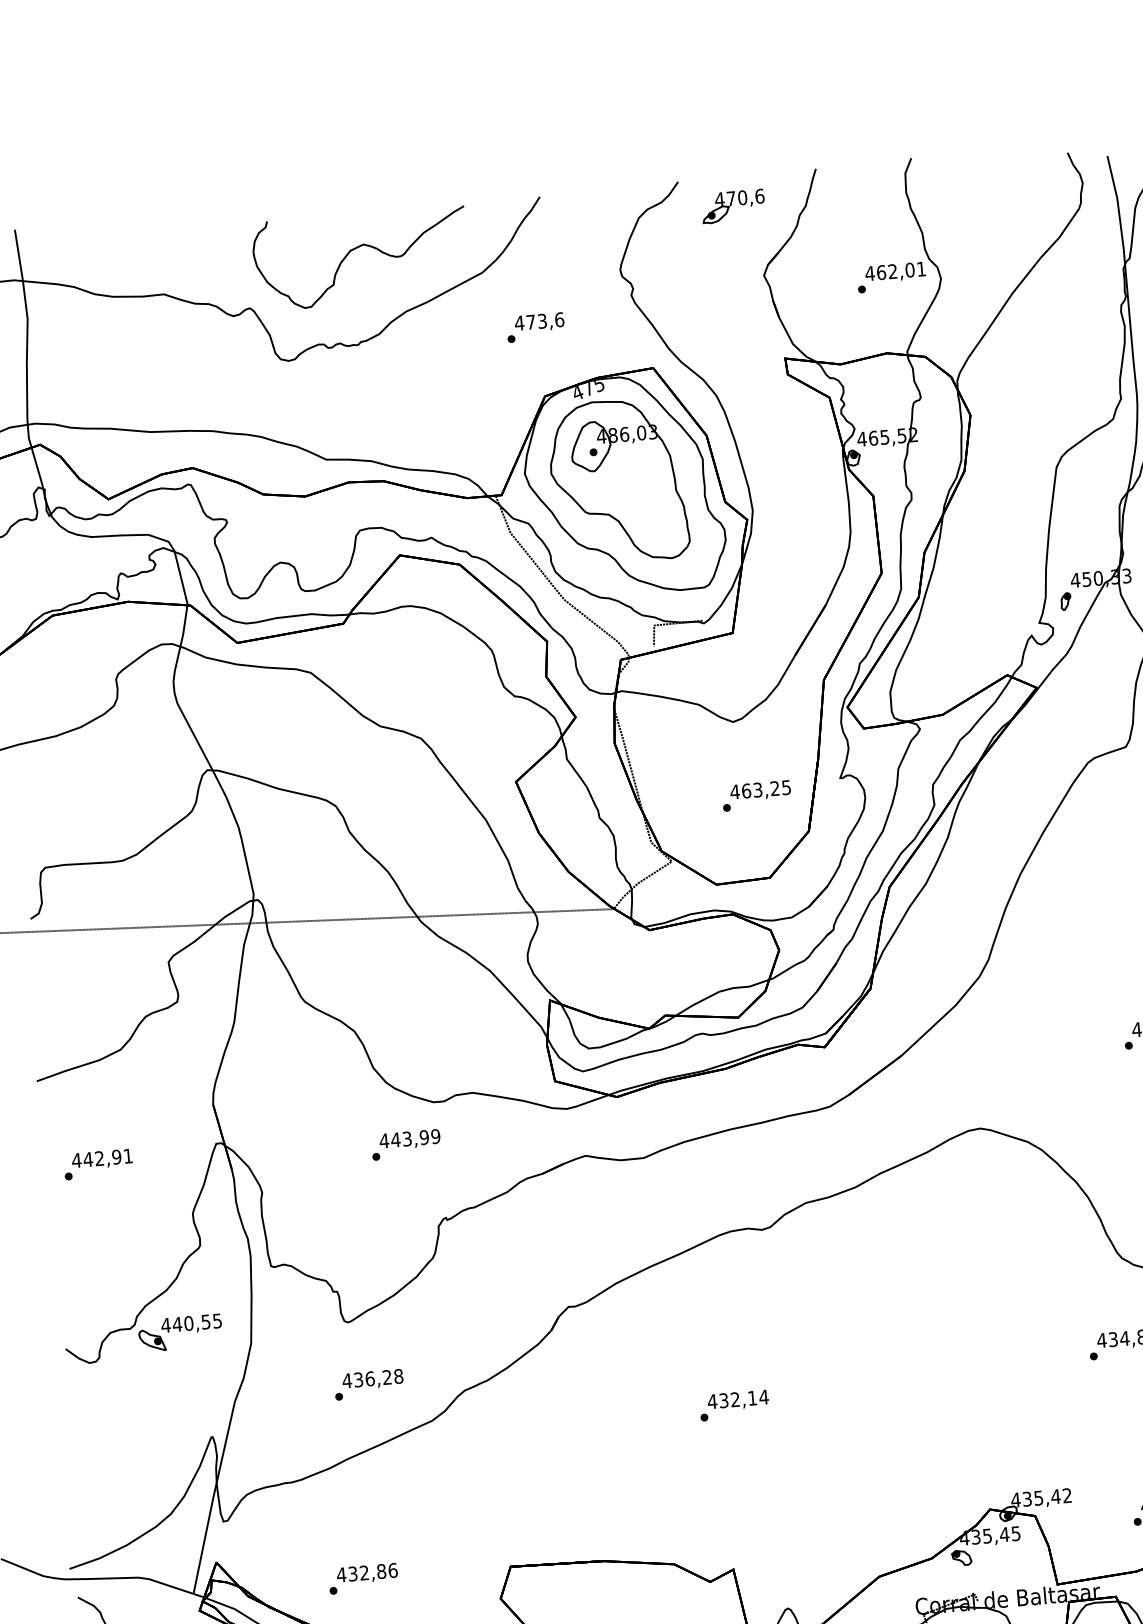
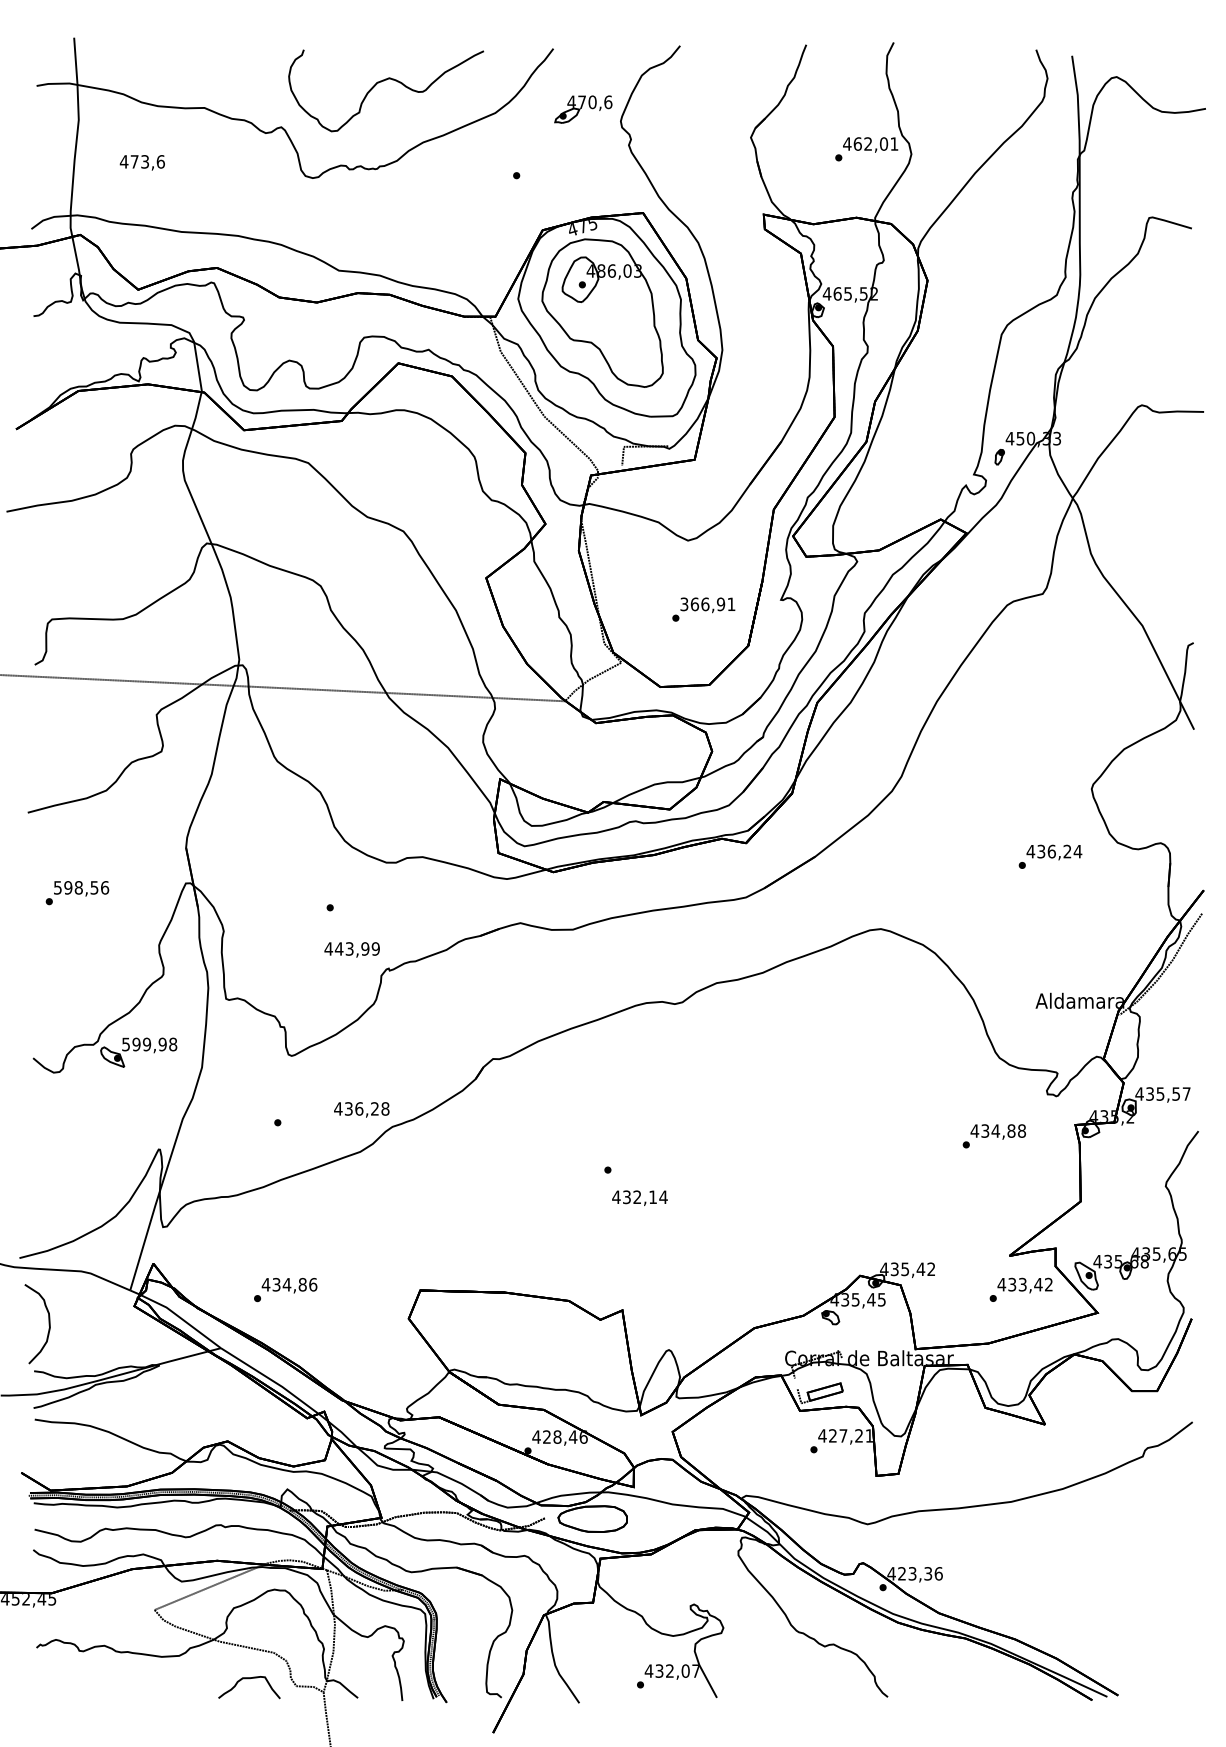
part: (733, 206) -> (583, 109), moved
text: (538, 322) -> (141, 162), moved
text: (760, 790) -> (707, 604), 463,25 -> 366,91
text: (409, 1139) -> (351, 949), moved
text: (102, 1158) -> (81, 887), 442,91 -> 598,56
text: (191, 1323) -> (149, 1044), 440,55 -> 599,98
text: (372, 1379) -> (361, 1109), moved
text: (737, 1399) -> (639, 1197), moved
text: (363, 1572) -> (286, 1284), 432,86 -> 434,86

